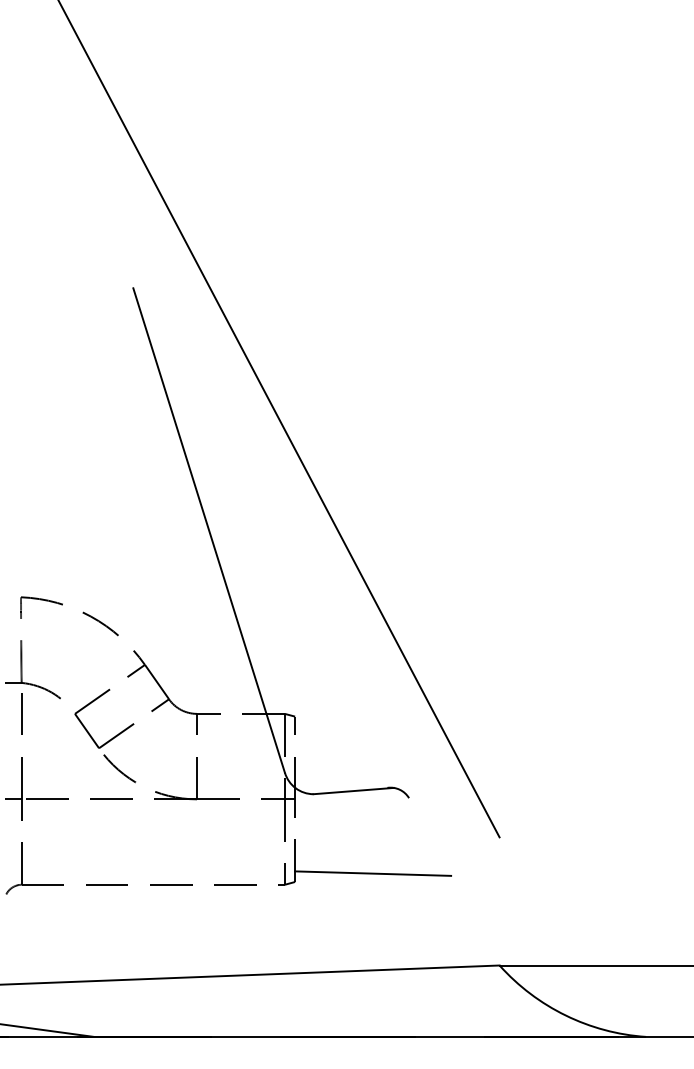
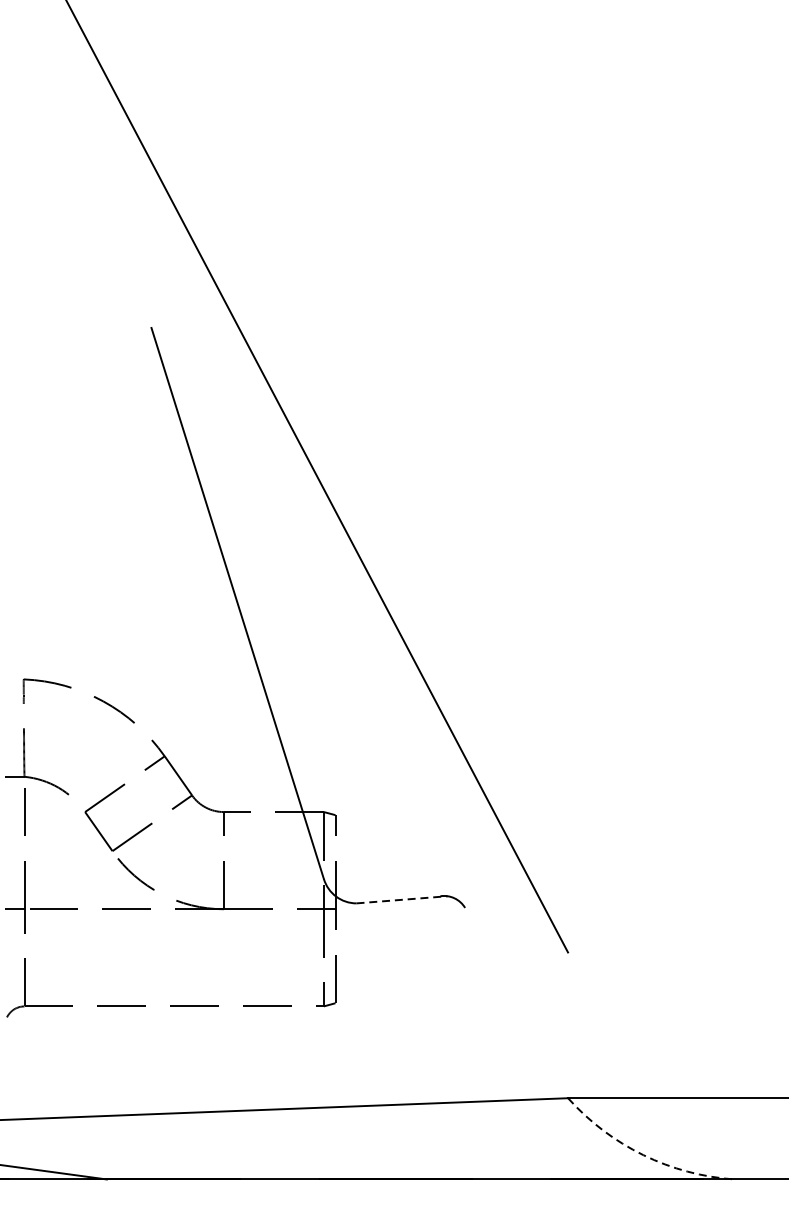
line: (354, 791) -> (403, 900), solid -> dashed
line: (373, 873) -> (424, 993), removed
arc: (565, 1015) -> (643, 1155), solid -> dashed

